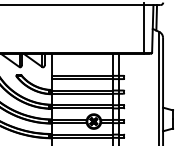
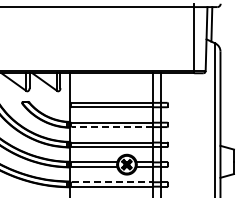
line: (83, 94) -> (112, 127), solid -> dashed
line: (83, 134) -> (112, 182), solid -> dashed

